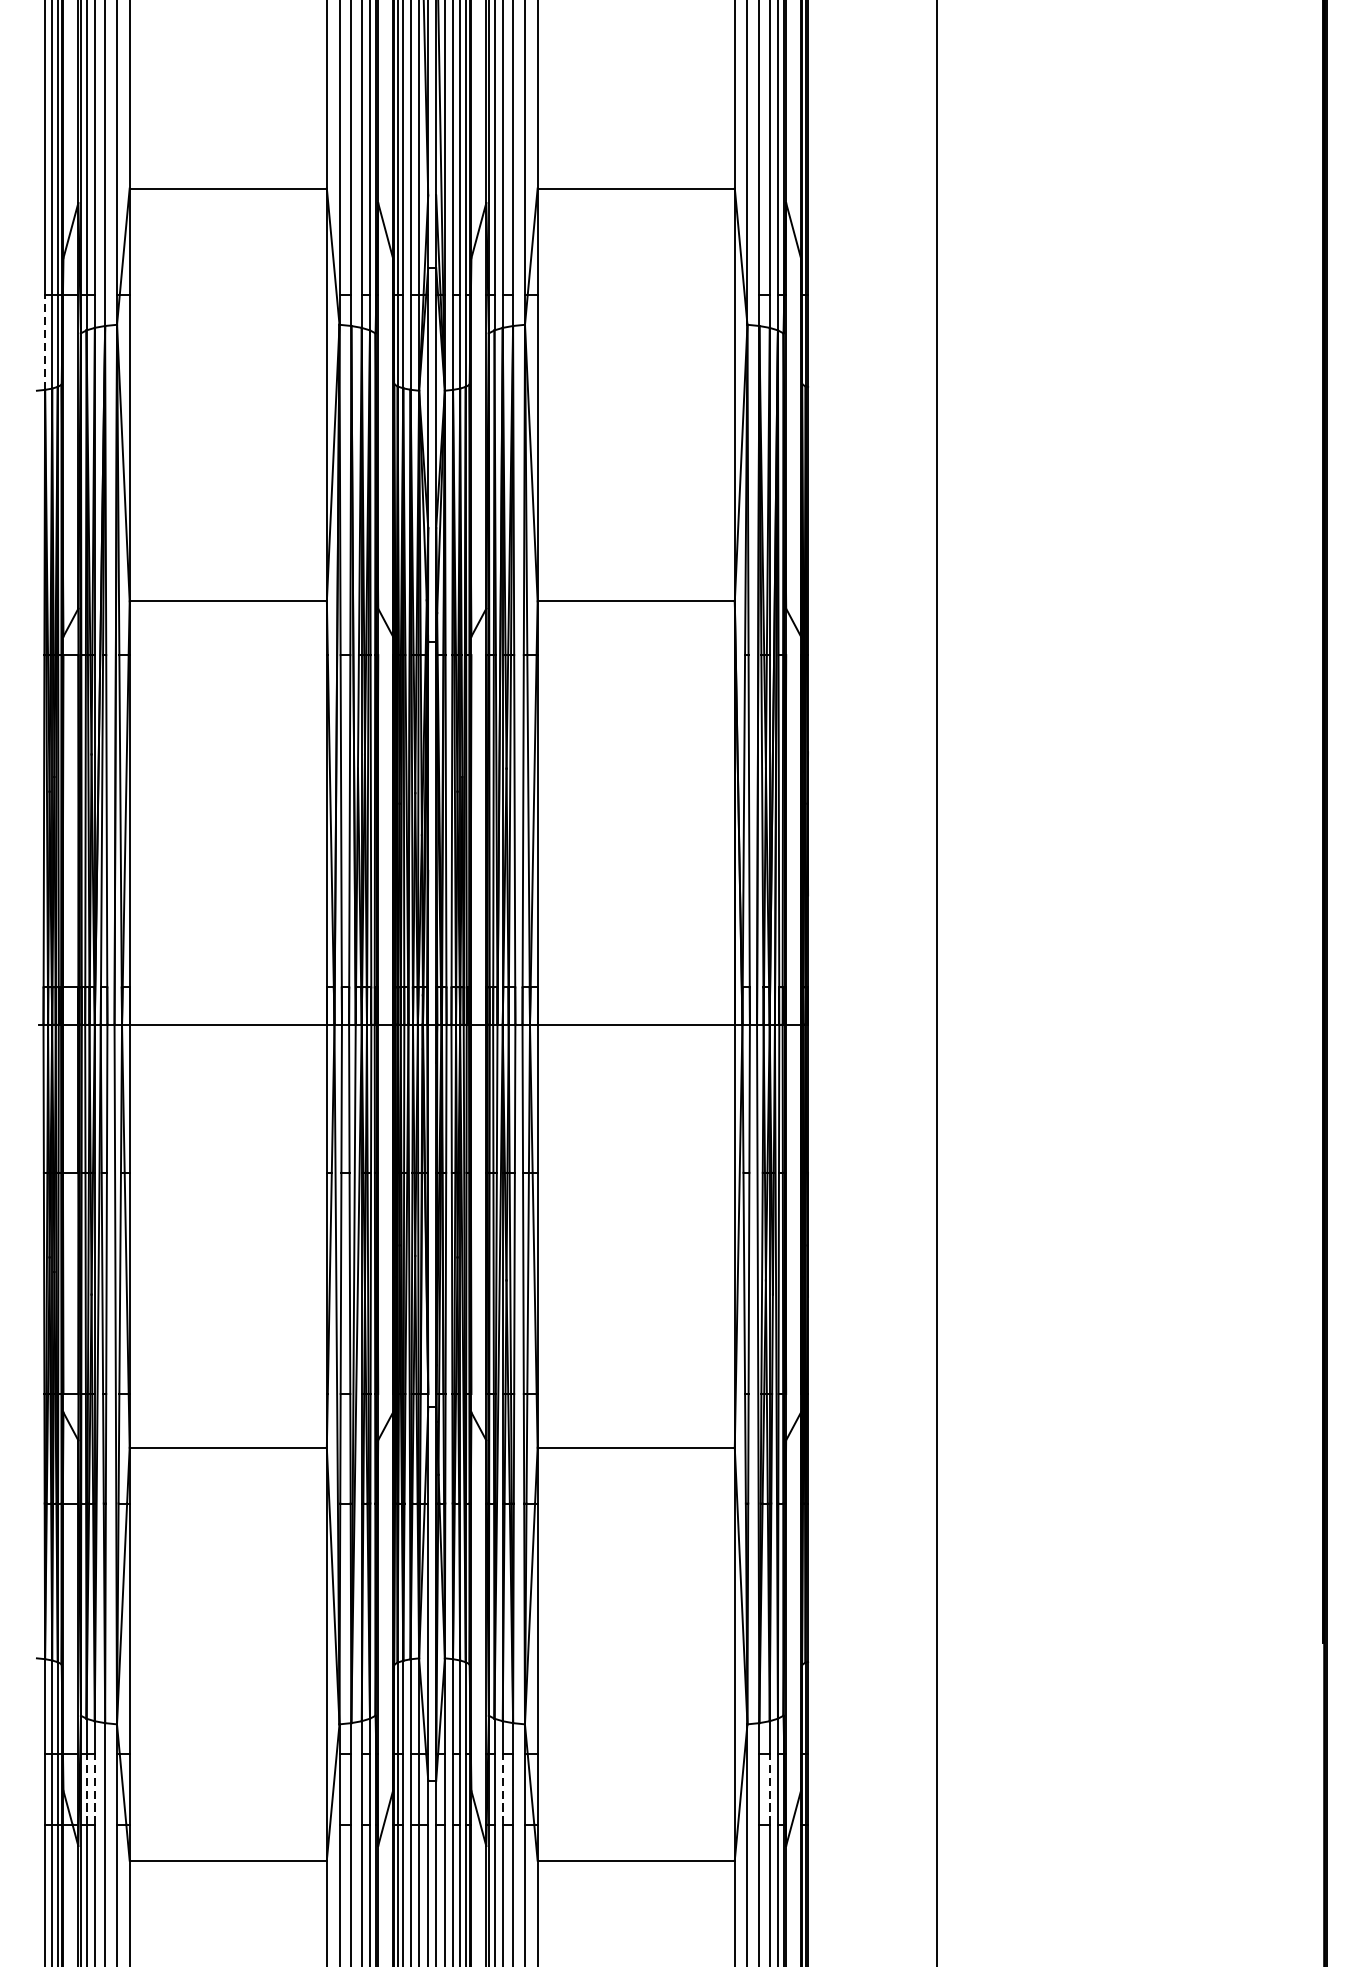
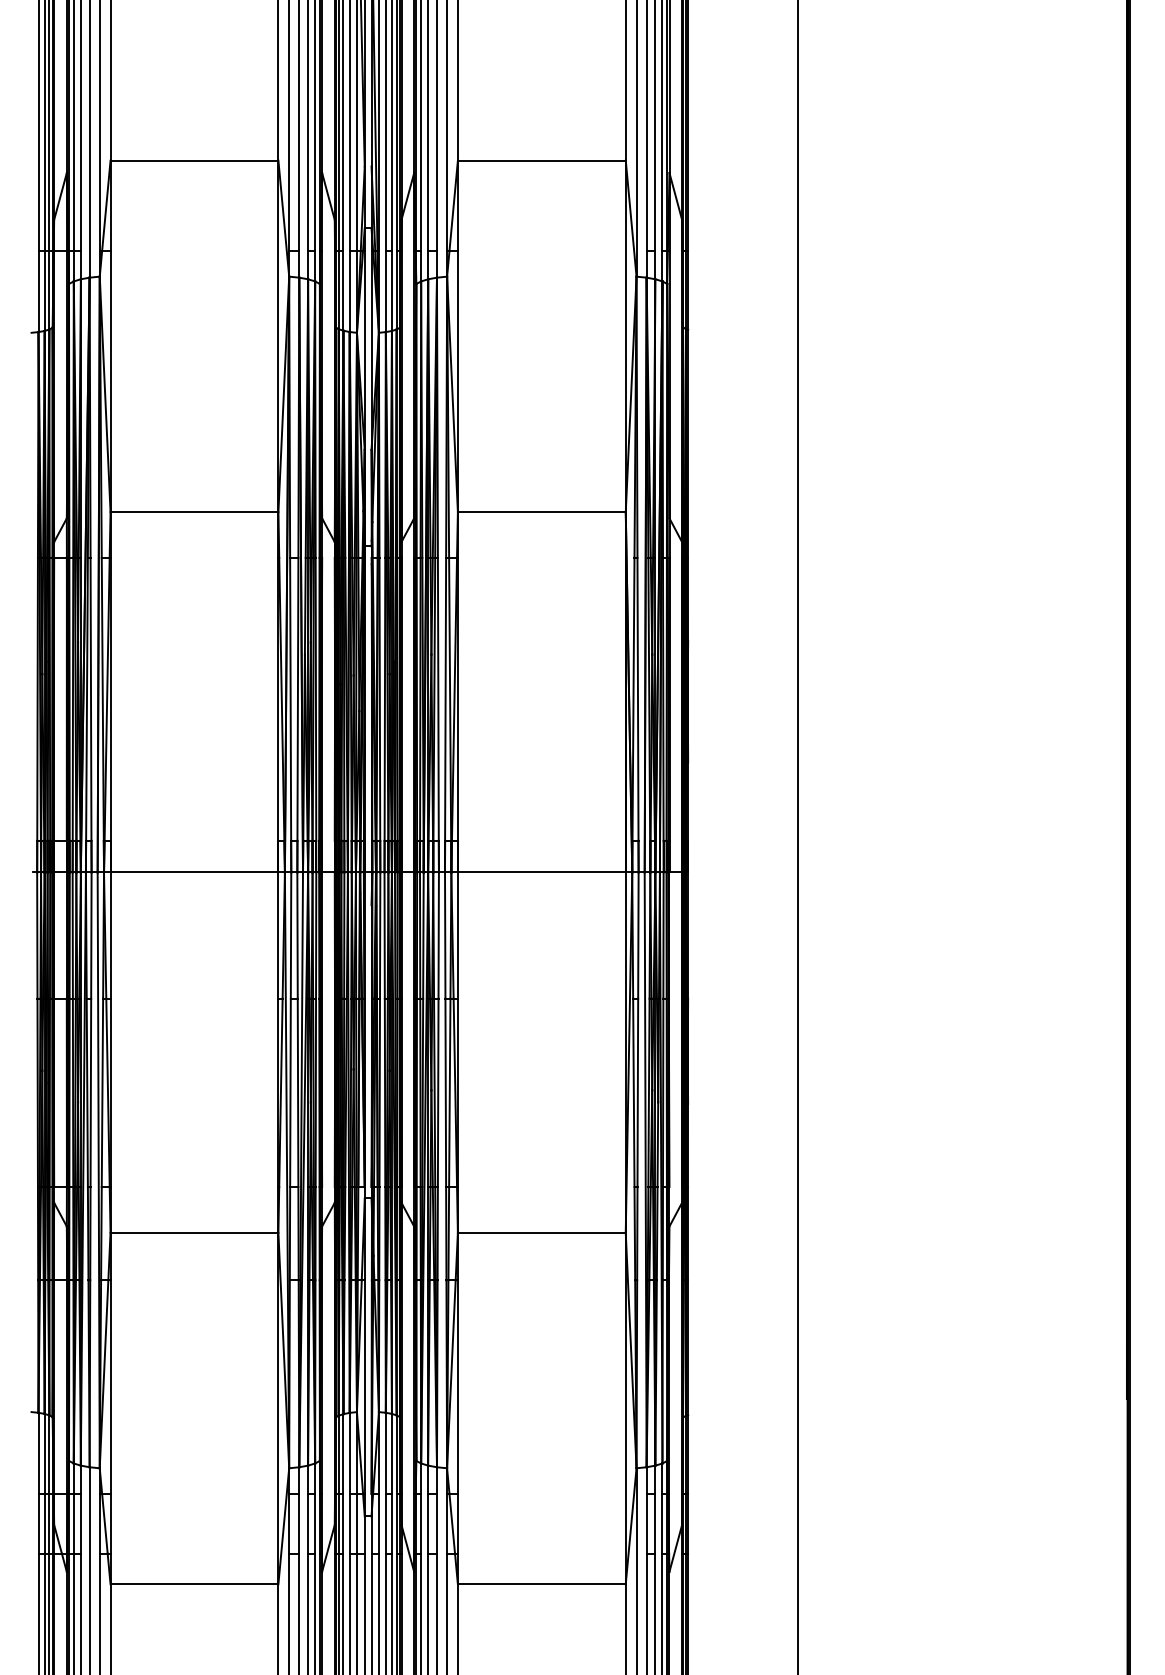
line: (45, 342) -> (38, 291), dashed -> solid
line: (86, 1789) -> (73, 1523), dashed -> solid
line: (94, 1789) -> (80, 1523), dashed -> solid
line: (503, 1789) -> (428, 1523), dashed -> solid
line: (769, 1789) -> (655, 1523), dashed -> solid

